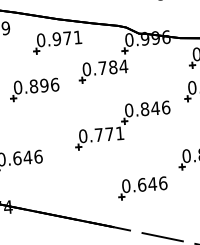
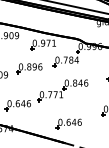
part: (121, 125) -> (62, 90), moved
part: (141, 187) -> (68, 123), moved

